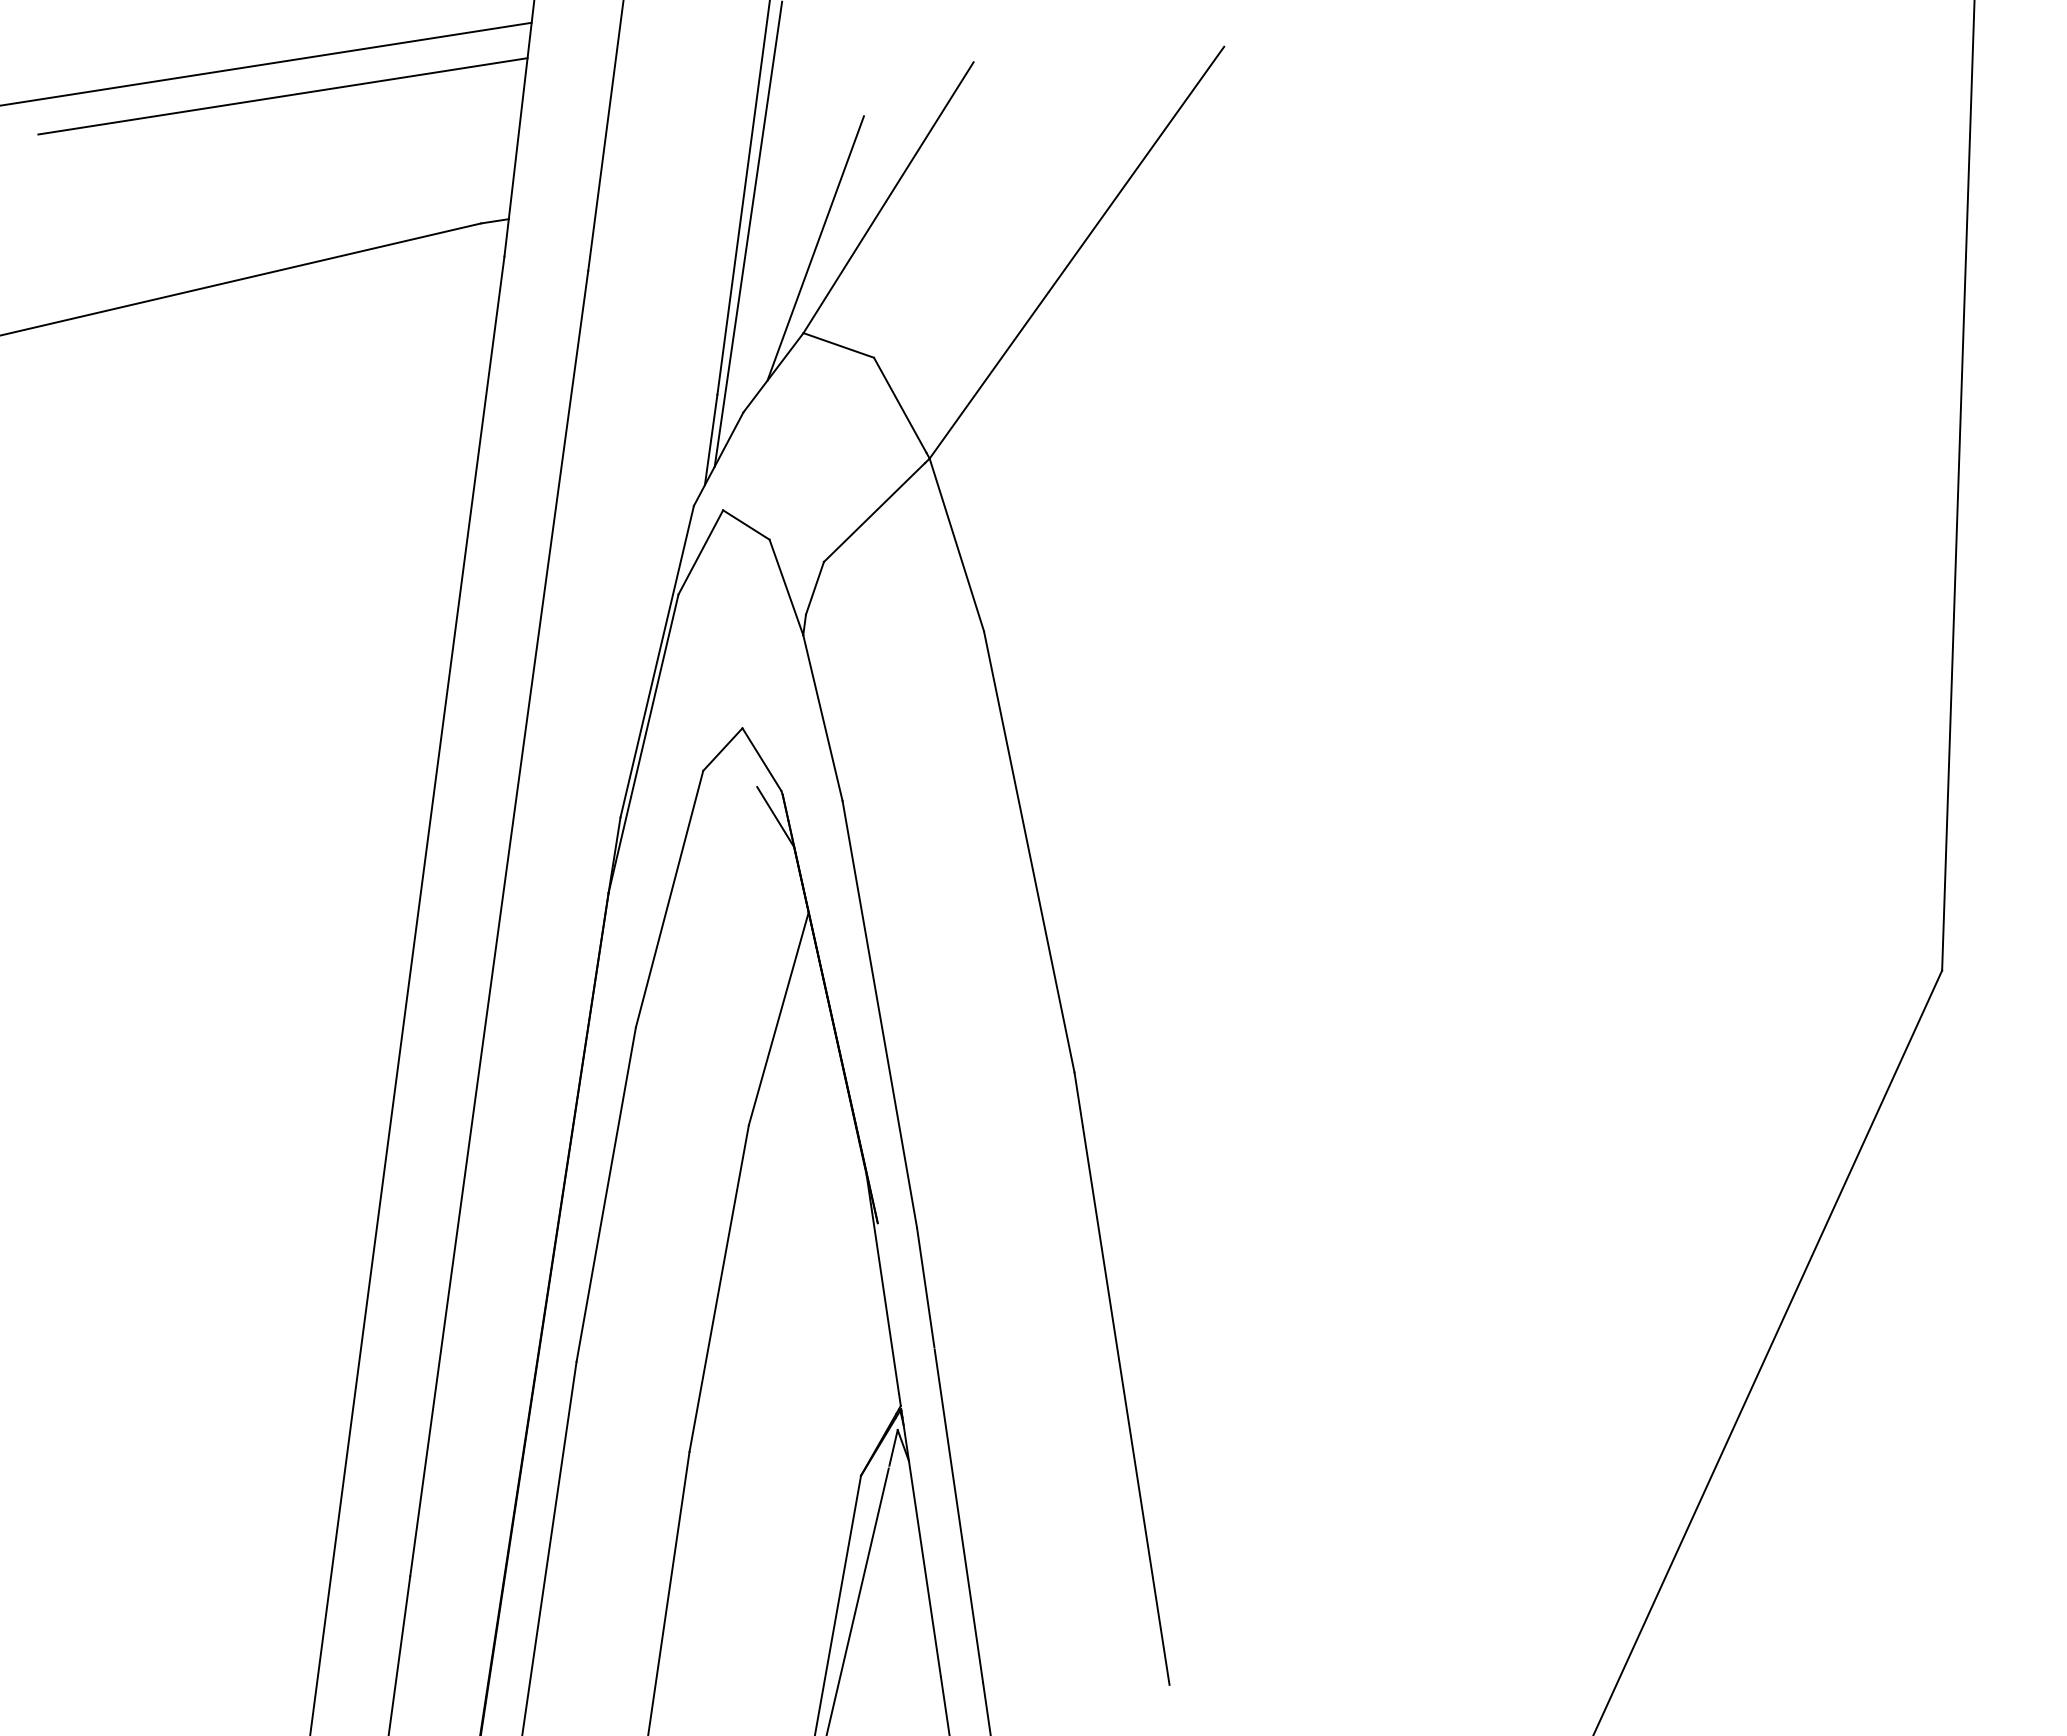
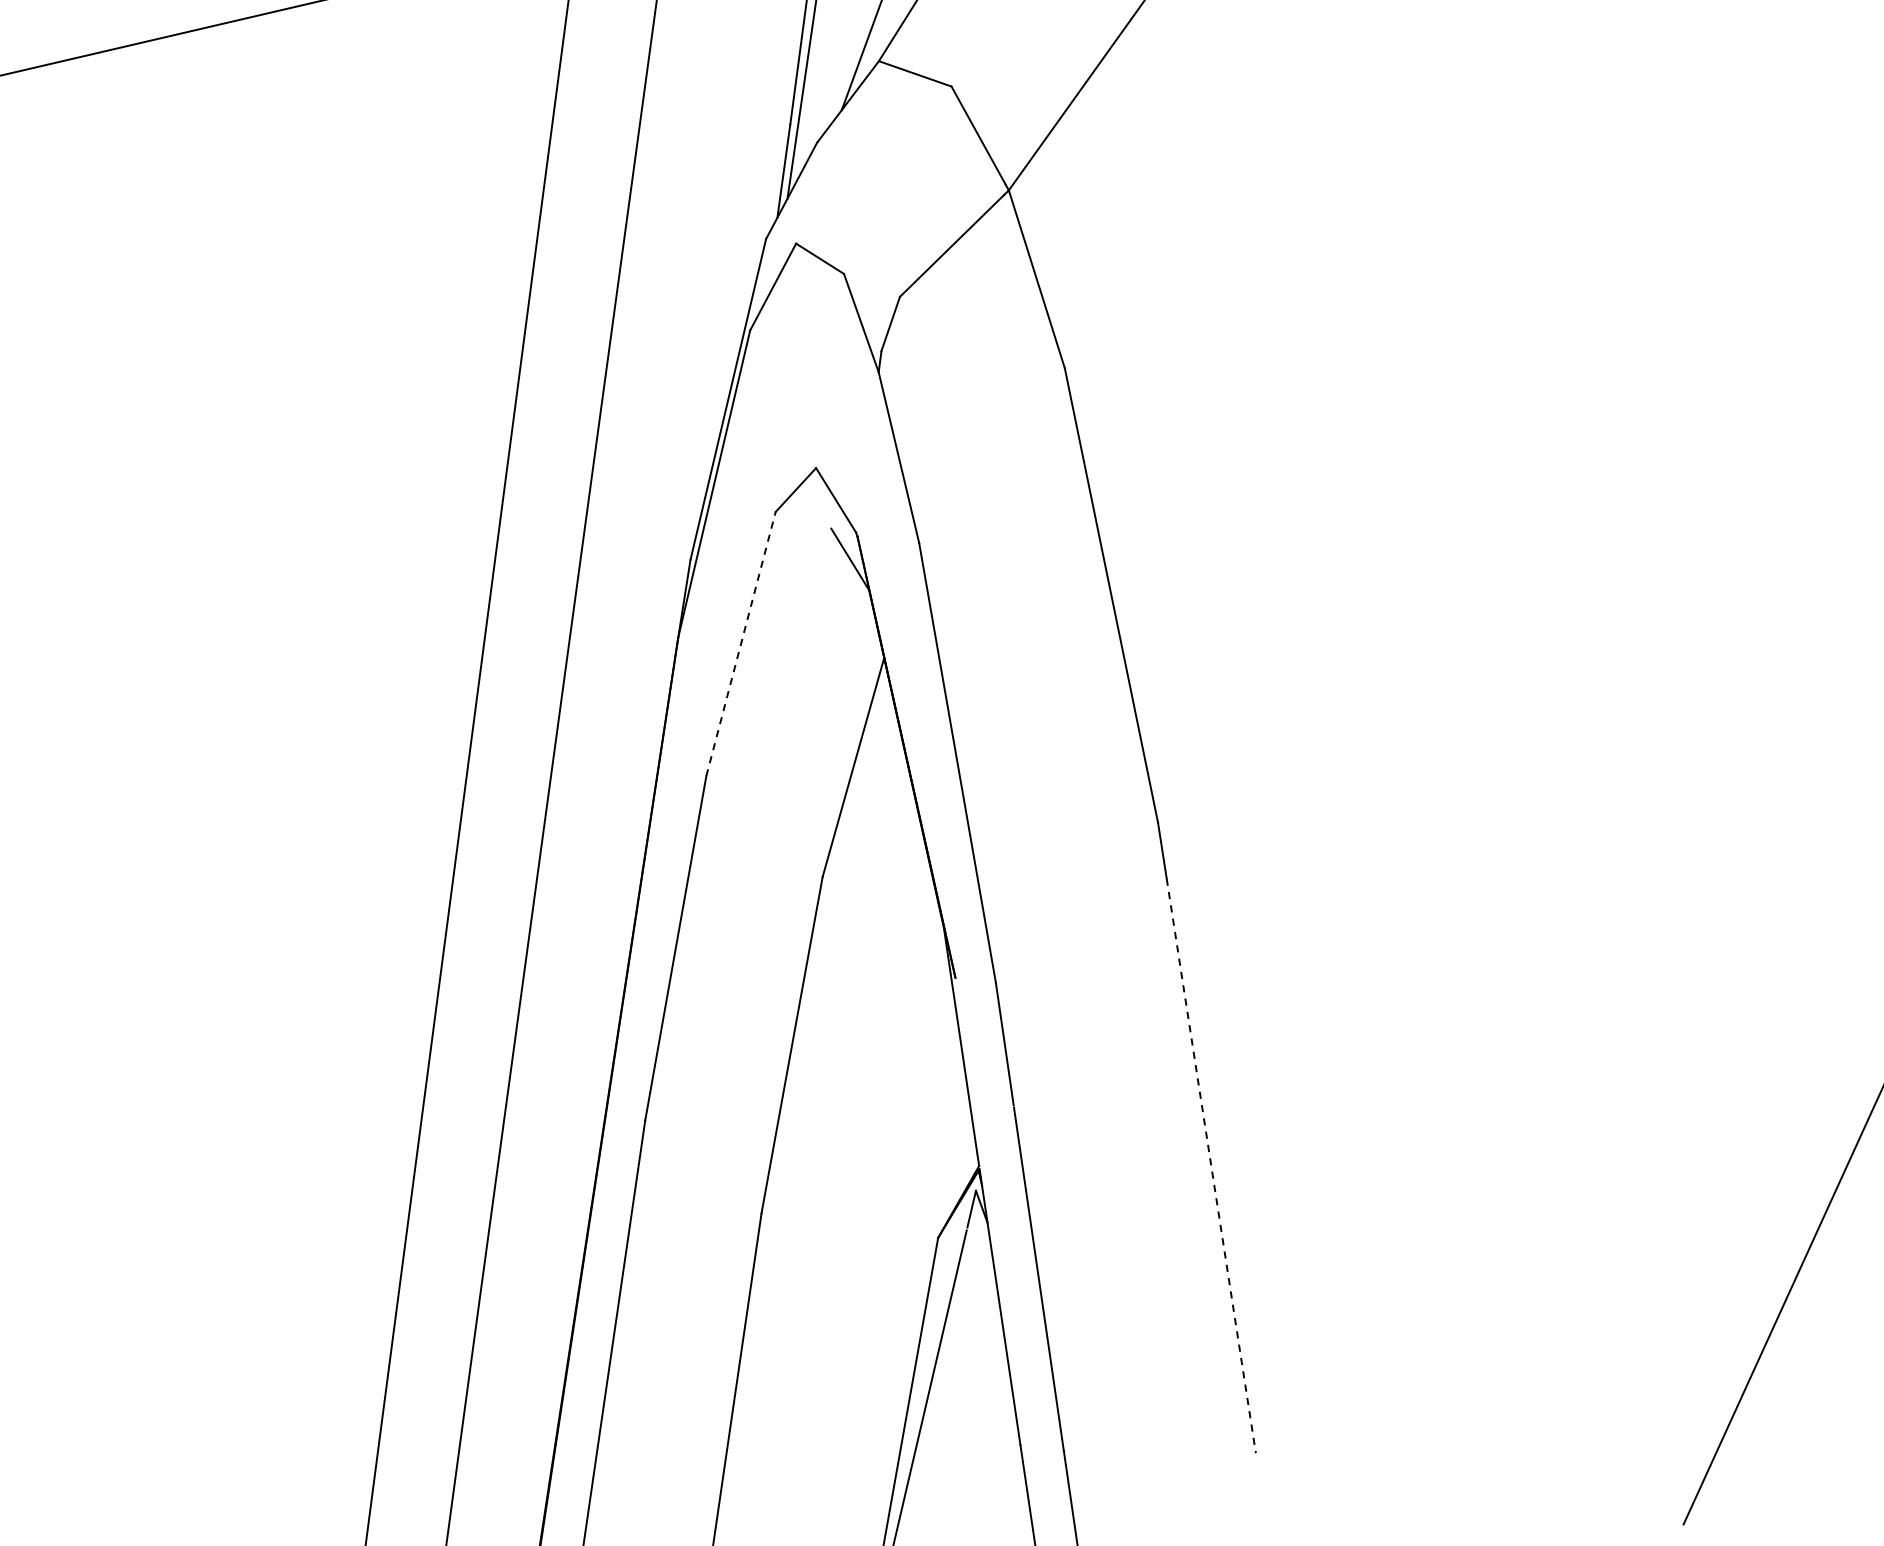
line: (669, 899) -> (740, 644), solid -> dashed
line: (1126, 1406) -> (1211, 1166), solid -> dashed

